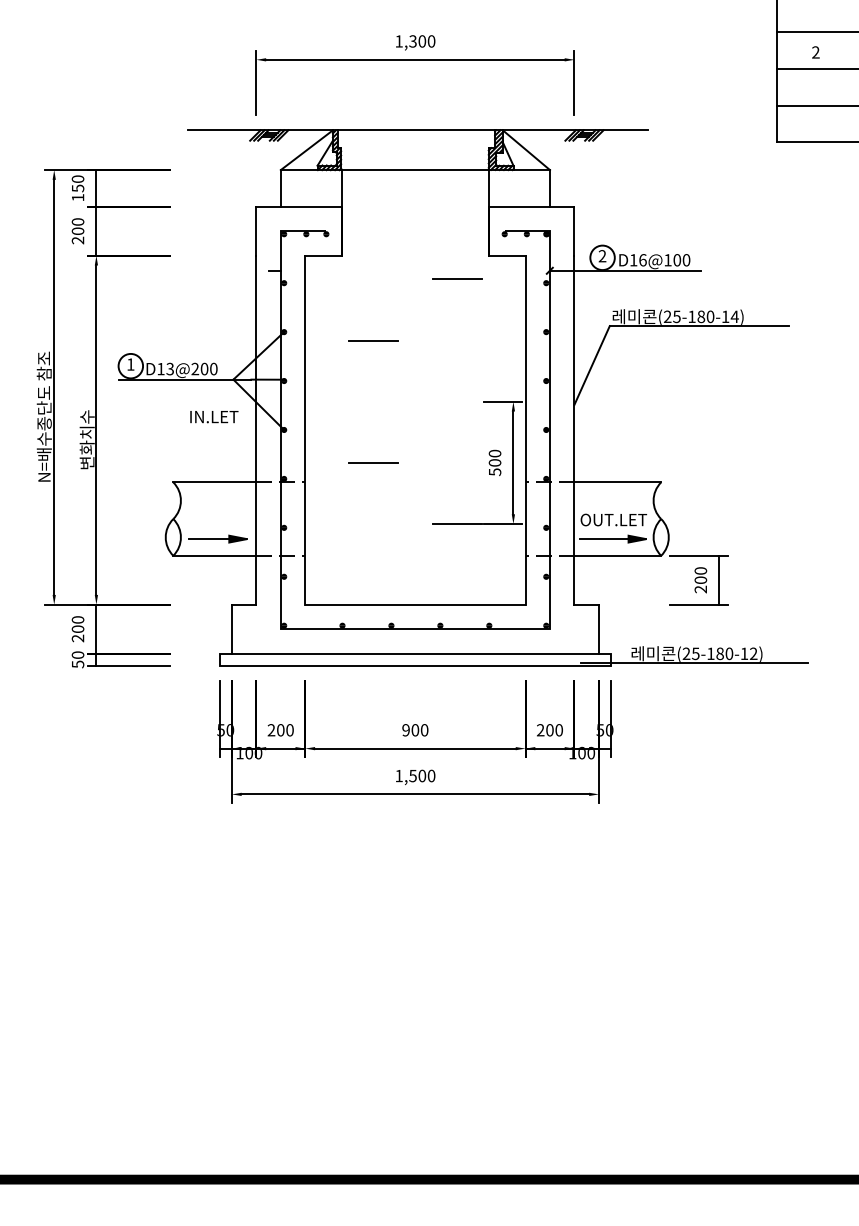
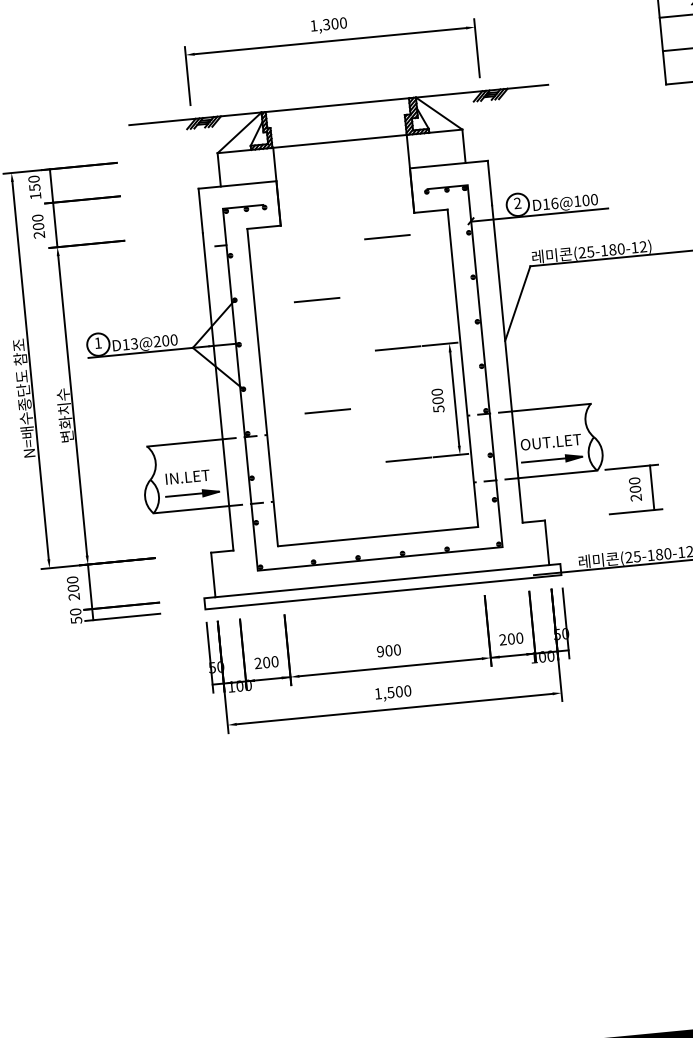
text: (734, 316) -> (642, 246), (25-180-14) -> (25-180-12)
line: (456, 401) -> (397, 348), added
text: (214, 417) -> (187, 477), moved

